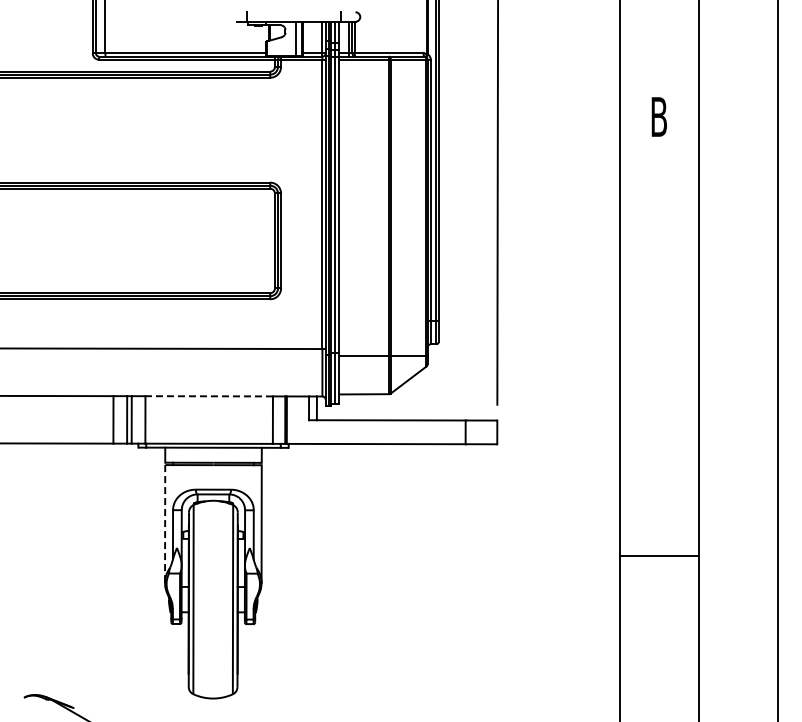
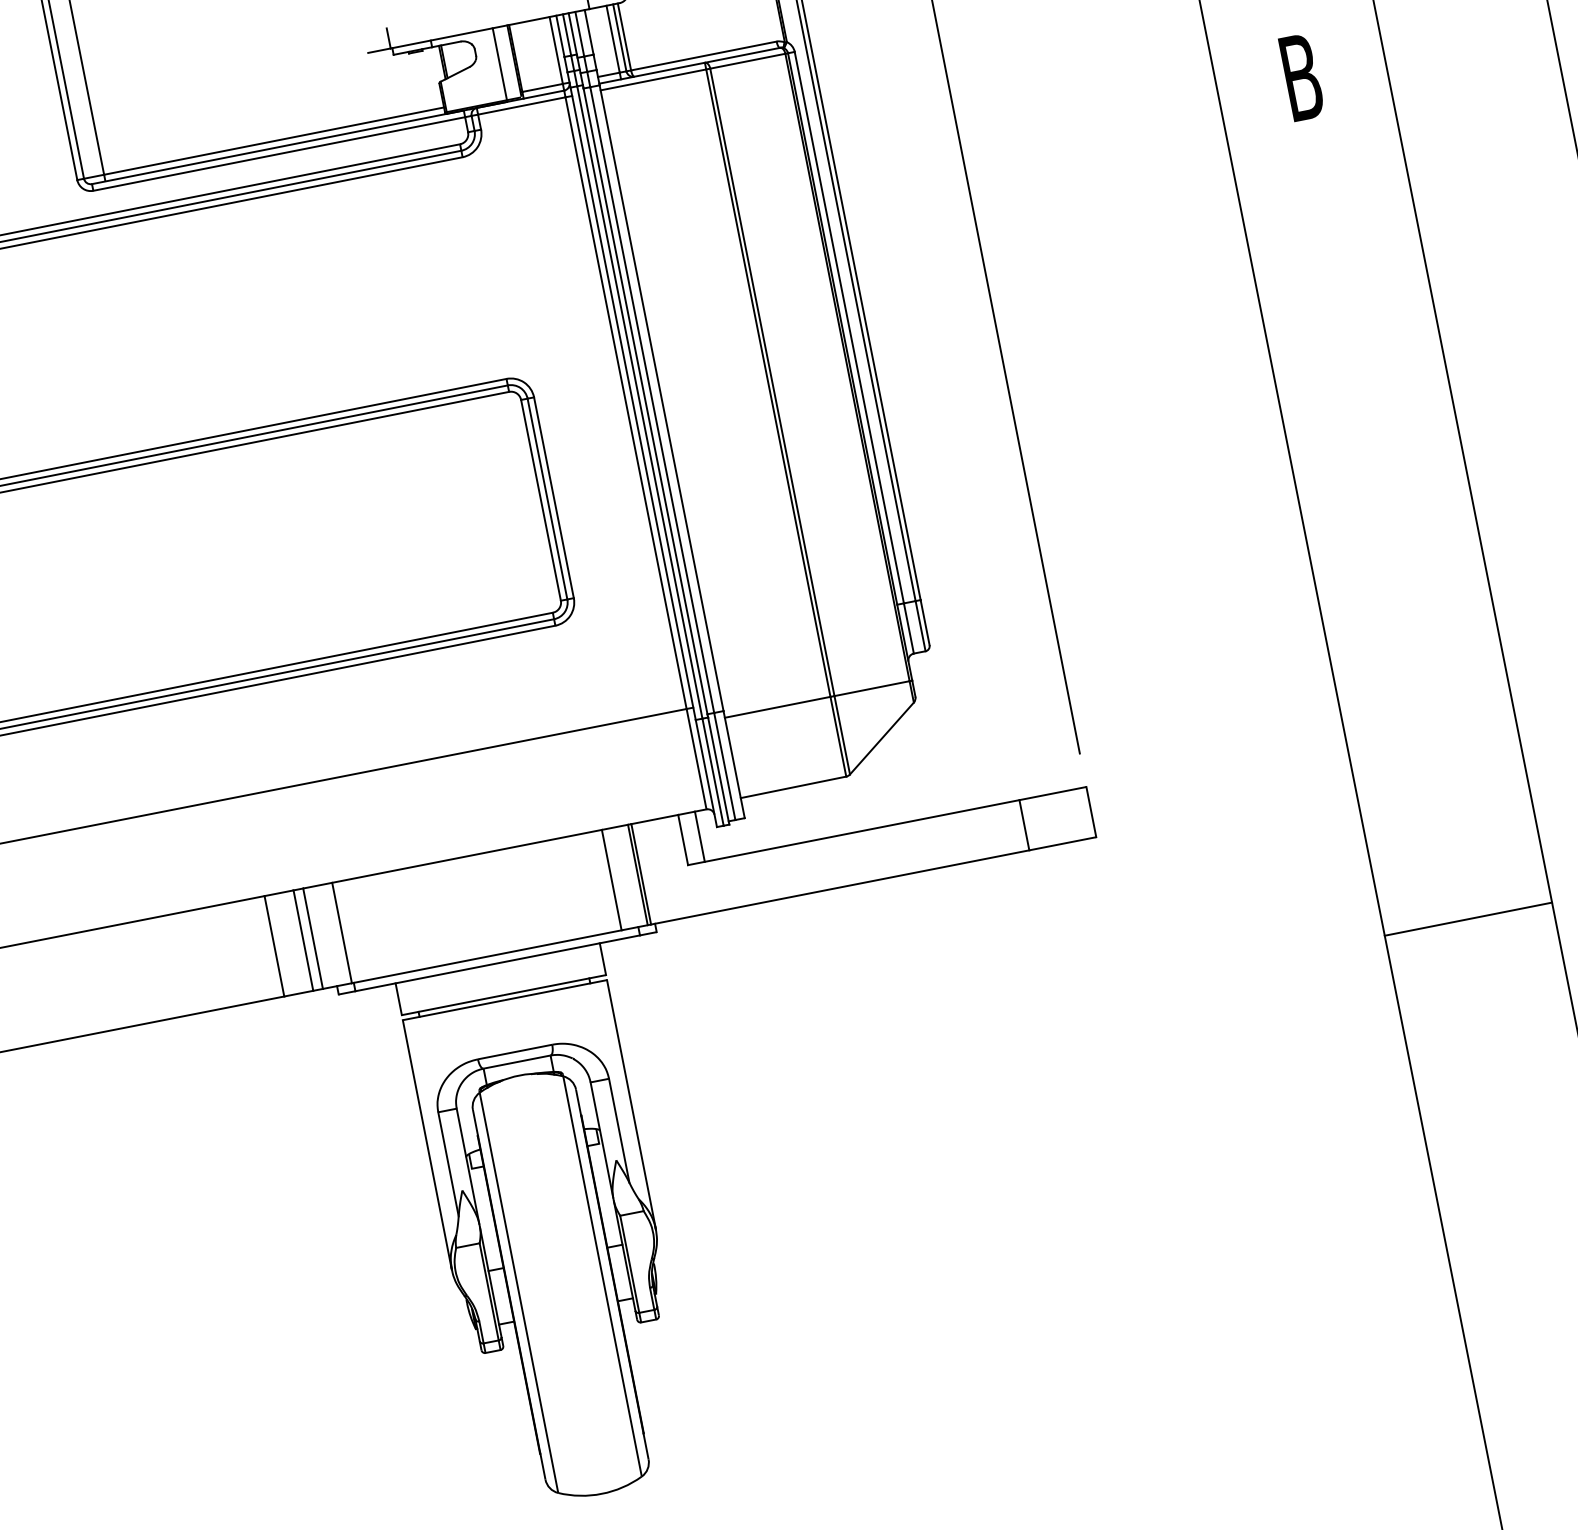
line: (209, 396) -> (467, 856), dashed -> solid
line: (165, 523) -> (427, 1143), dashed -> solid
line: (658, 556) -> (1466, 920), moved

